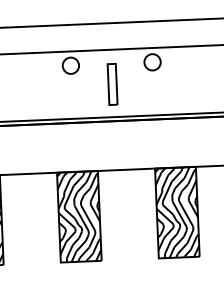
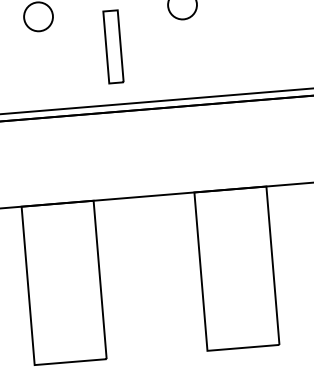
hatch: (177, 212) -> (237, 268), removed
hatch: (79, 216) -> (64, 282), removed

